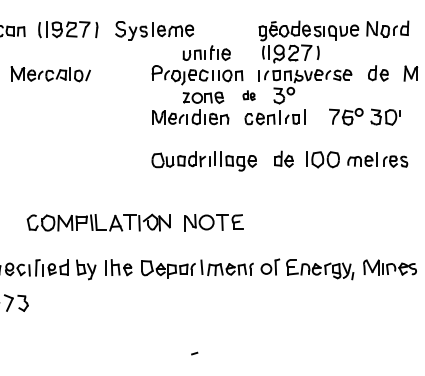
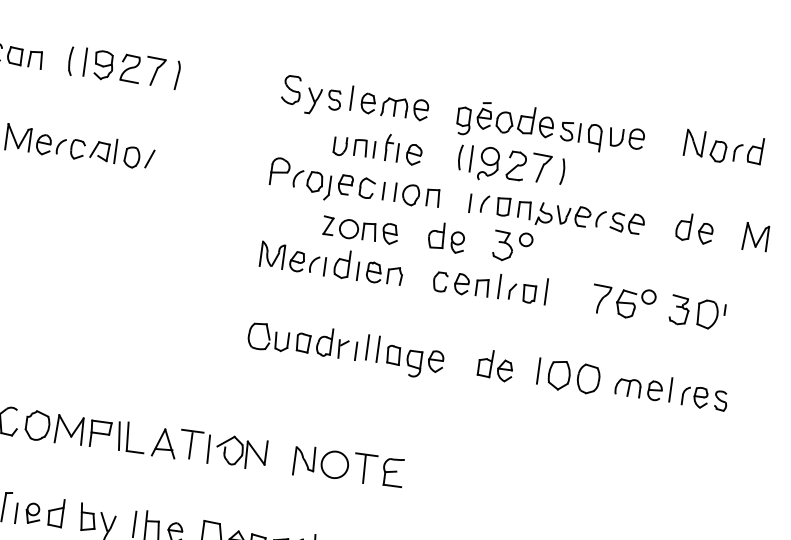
part: (154, 30) -> (355, 100), moved
part: (308, 41) -> (547, 147), moved
part: (248, 95) -> (445, 237), size x1.67

